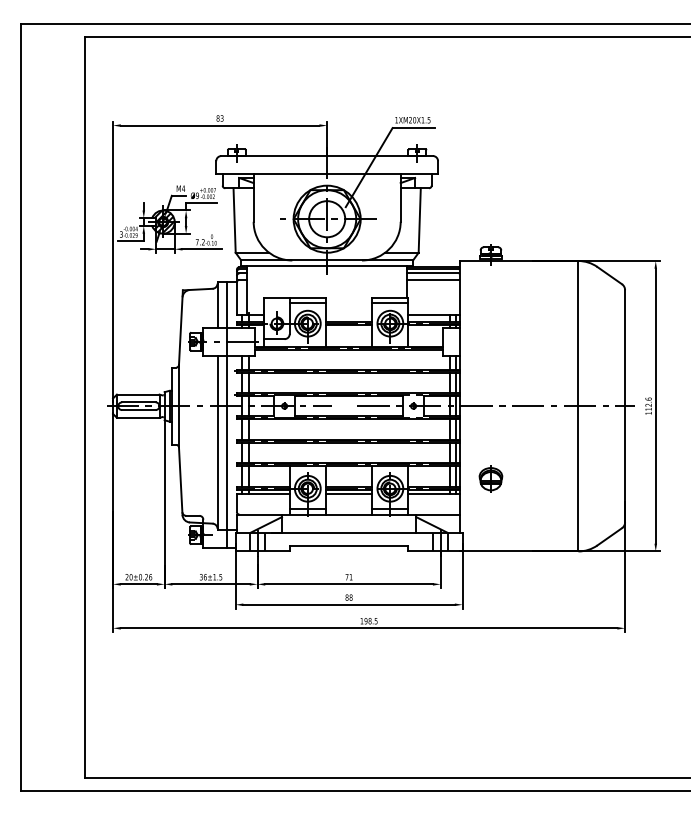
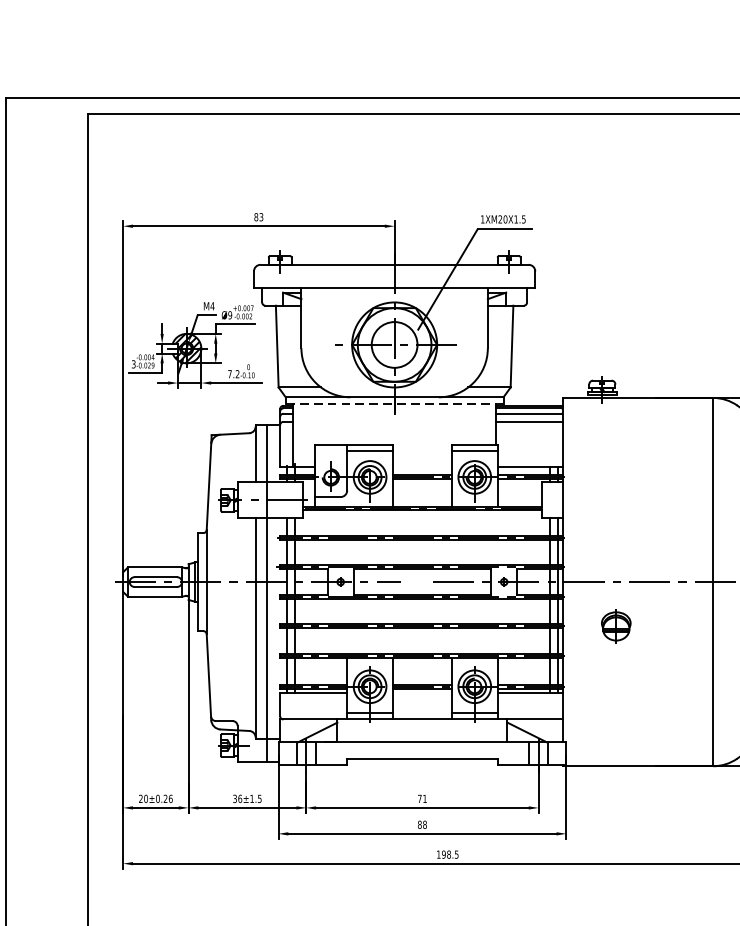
line: (327, 265) -> (395, 403), solid -> dashed
part: (490, 478) -> (615, 625), moved
line: (348, 493) -> (421, 692), removed

